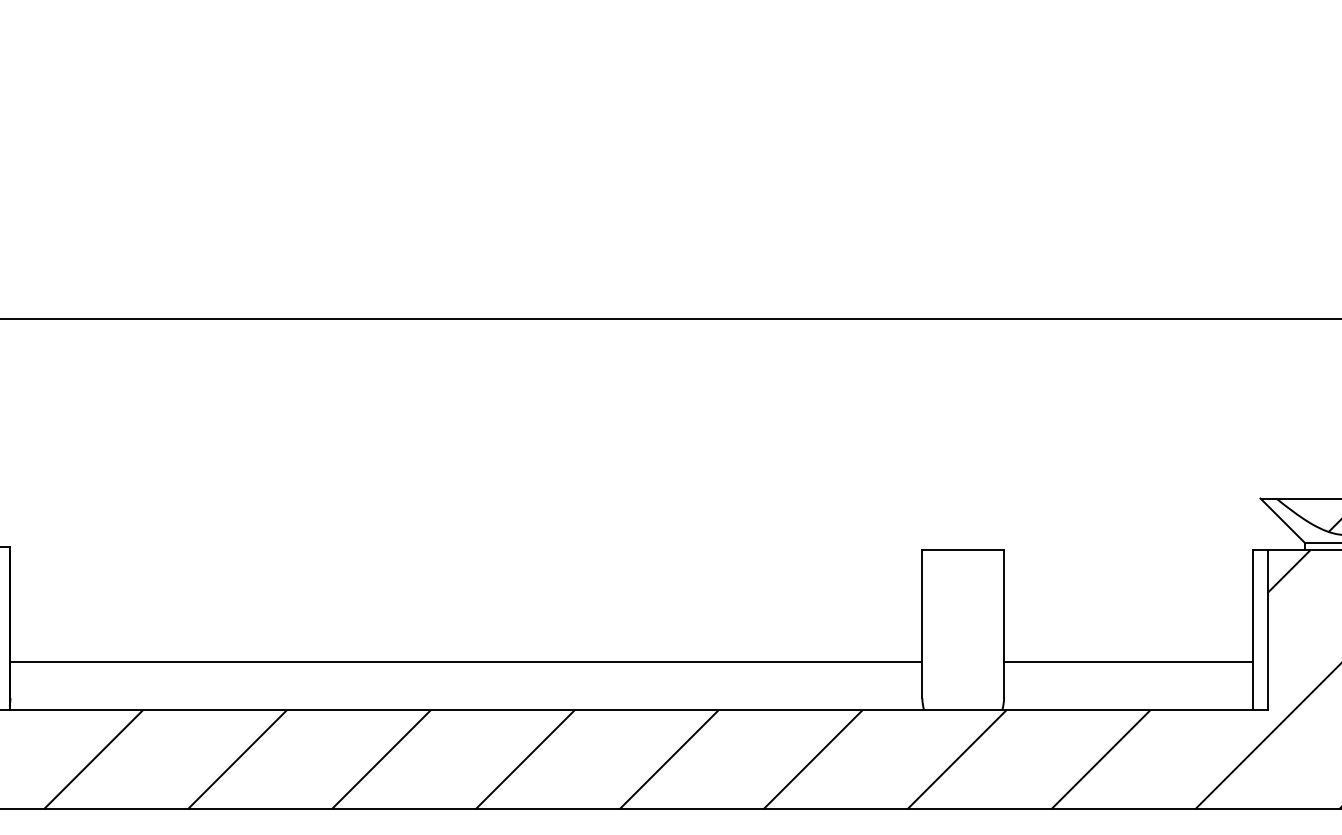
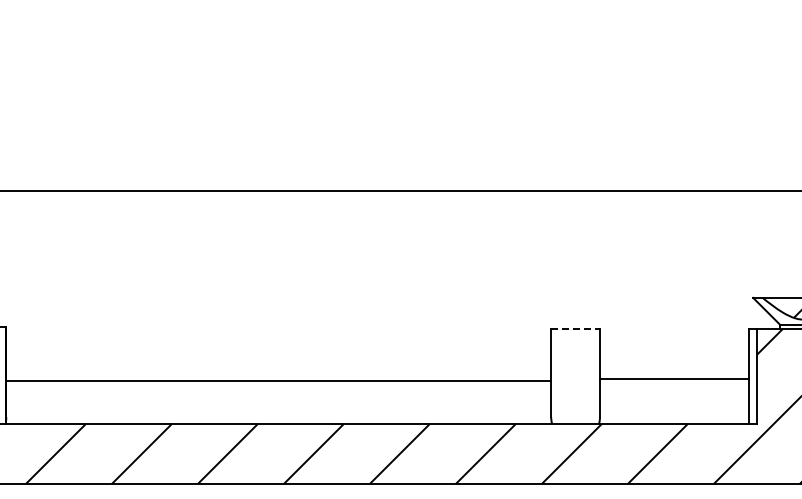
line: (964, 549) -> (576, 328), solid -> dashed
line: (465, 661) -> (278, 380), moved
line: (1128, 661) -> (674, 378), moved

